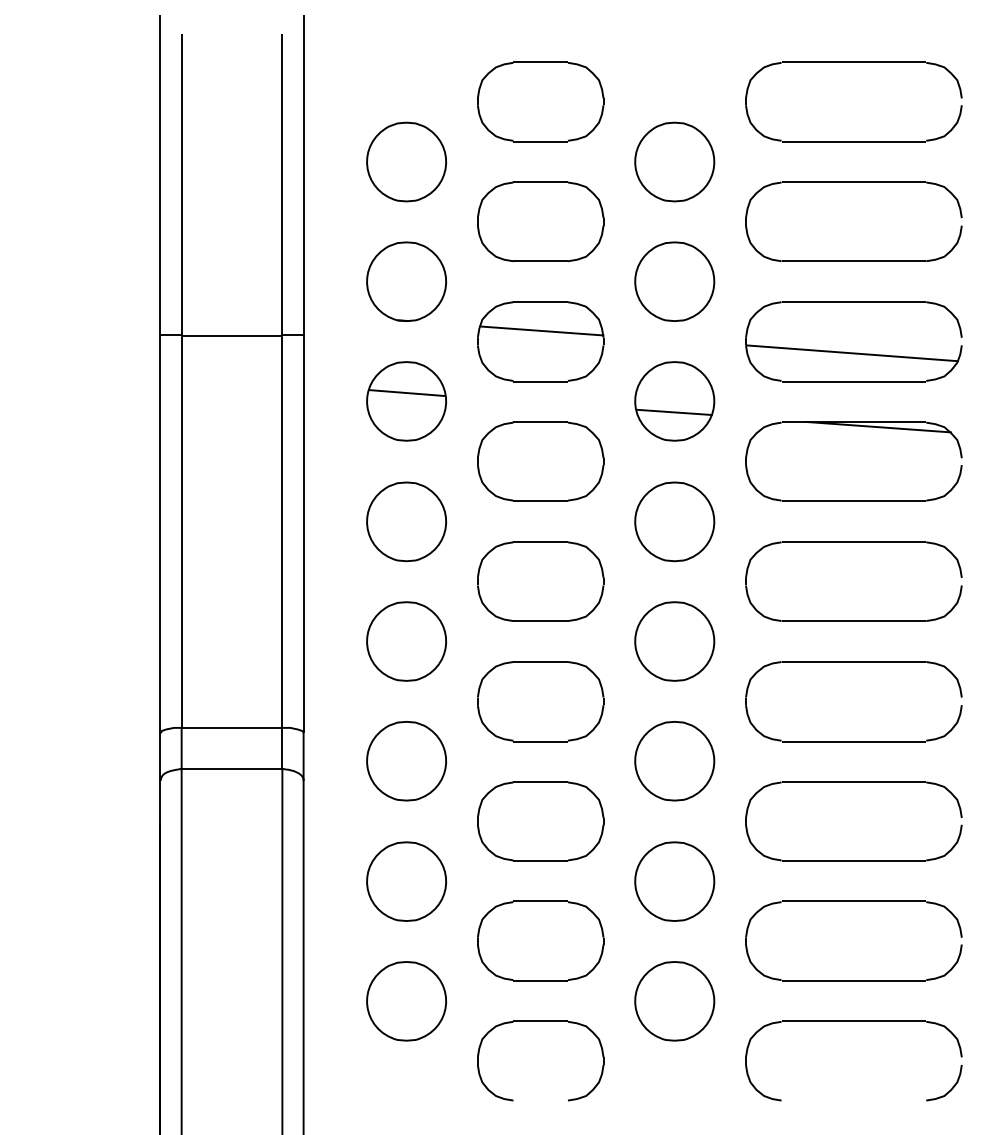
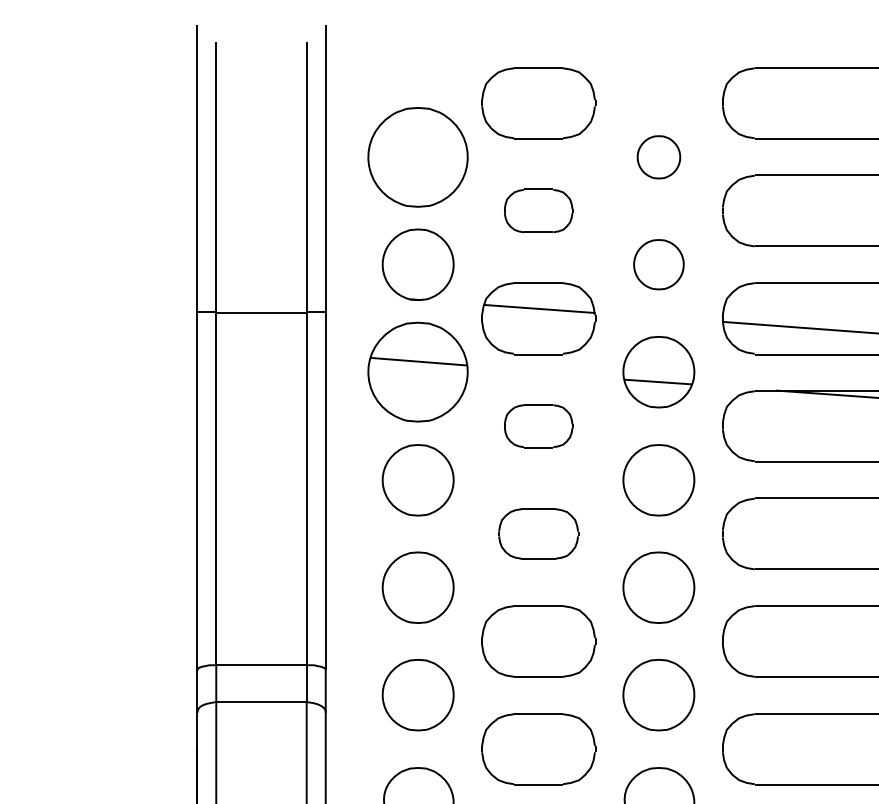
part: (406, 161) -> (418, 156), size x1.4
part: (674, 161) -> (658, 156), size x0.6
part: (540, 221) -> (538, 210), size x0.6
part: (674, 281) -> (658, 264), size x0.7
part: (406, 401) -> (418, 372), size x1.4
part: (540, 461) -> (538, 426), size x0.6
part: (540, 581) -> (538, 533), size x0.7

